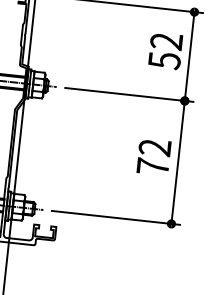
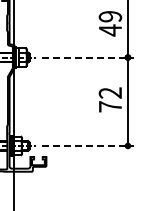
text: (165, 50) -> (110, 23), 52 -> 49
line: (129, 94) -> (88, 57), solid -> dashed
line: (116, 217) -> (88, 145), solid -> dashed

